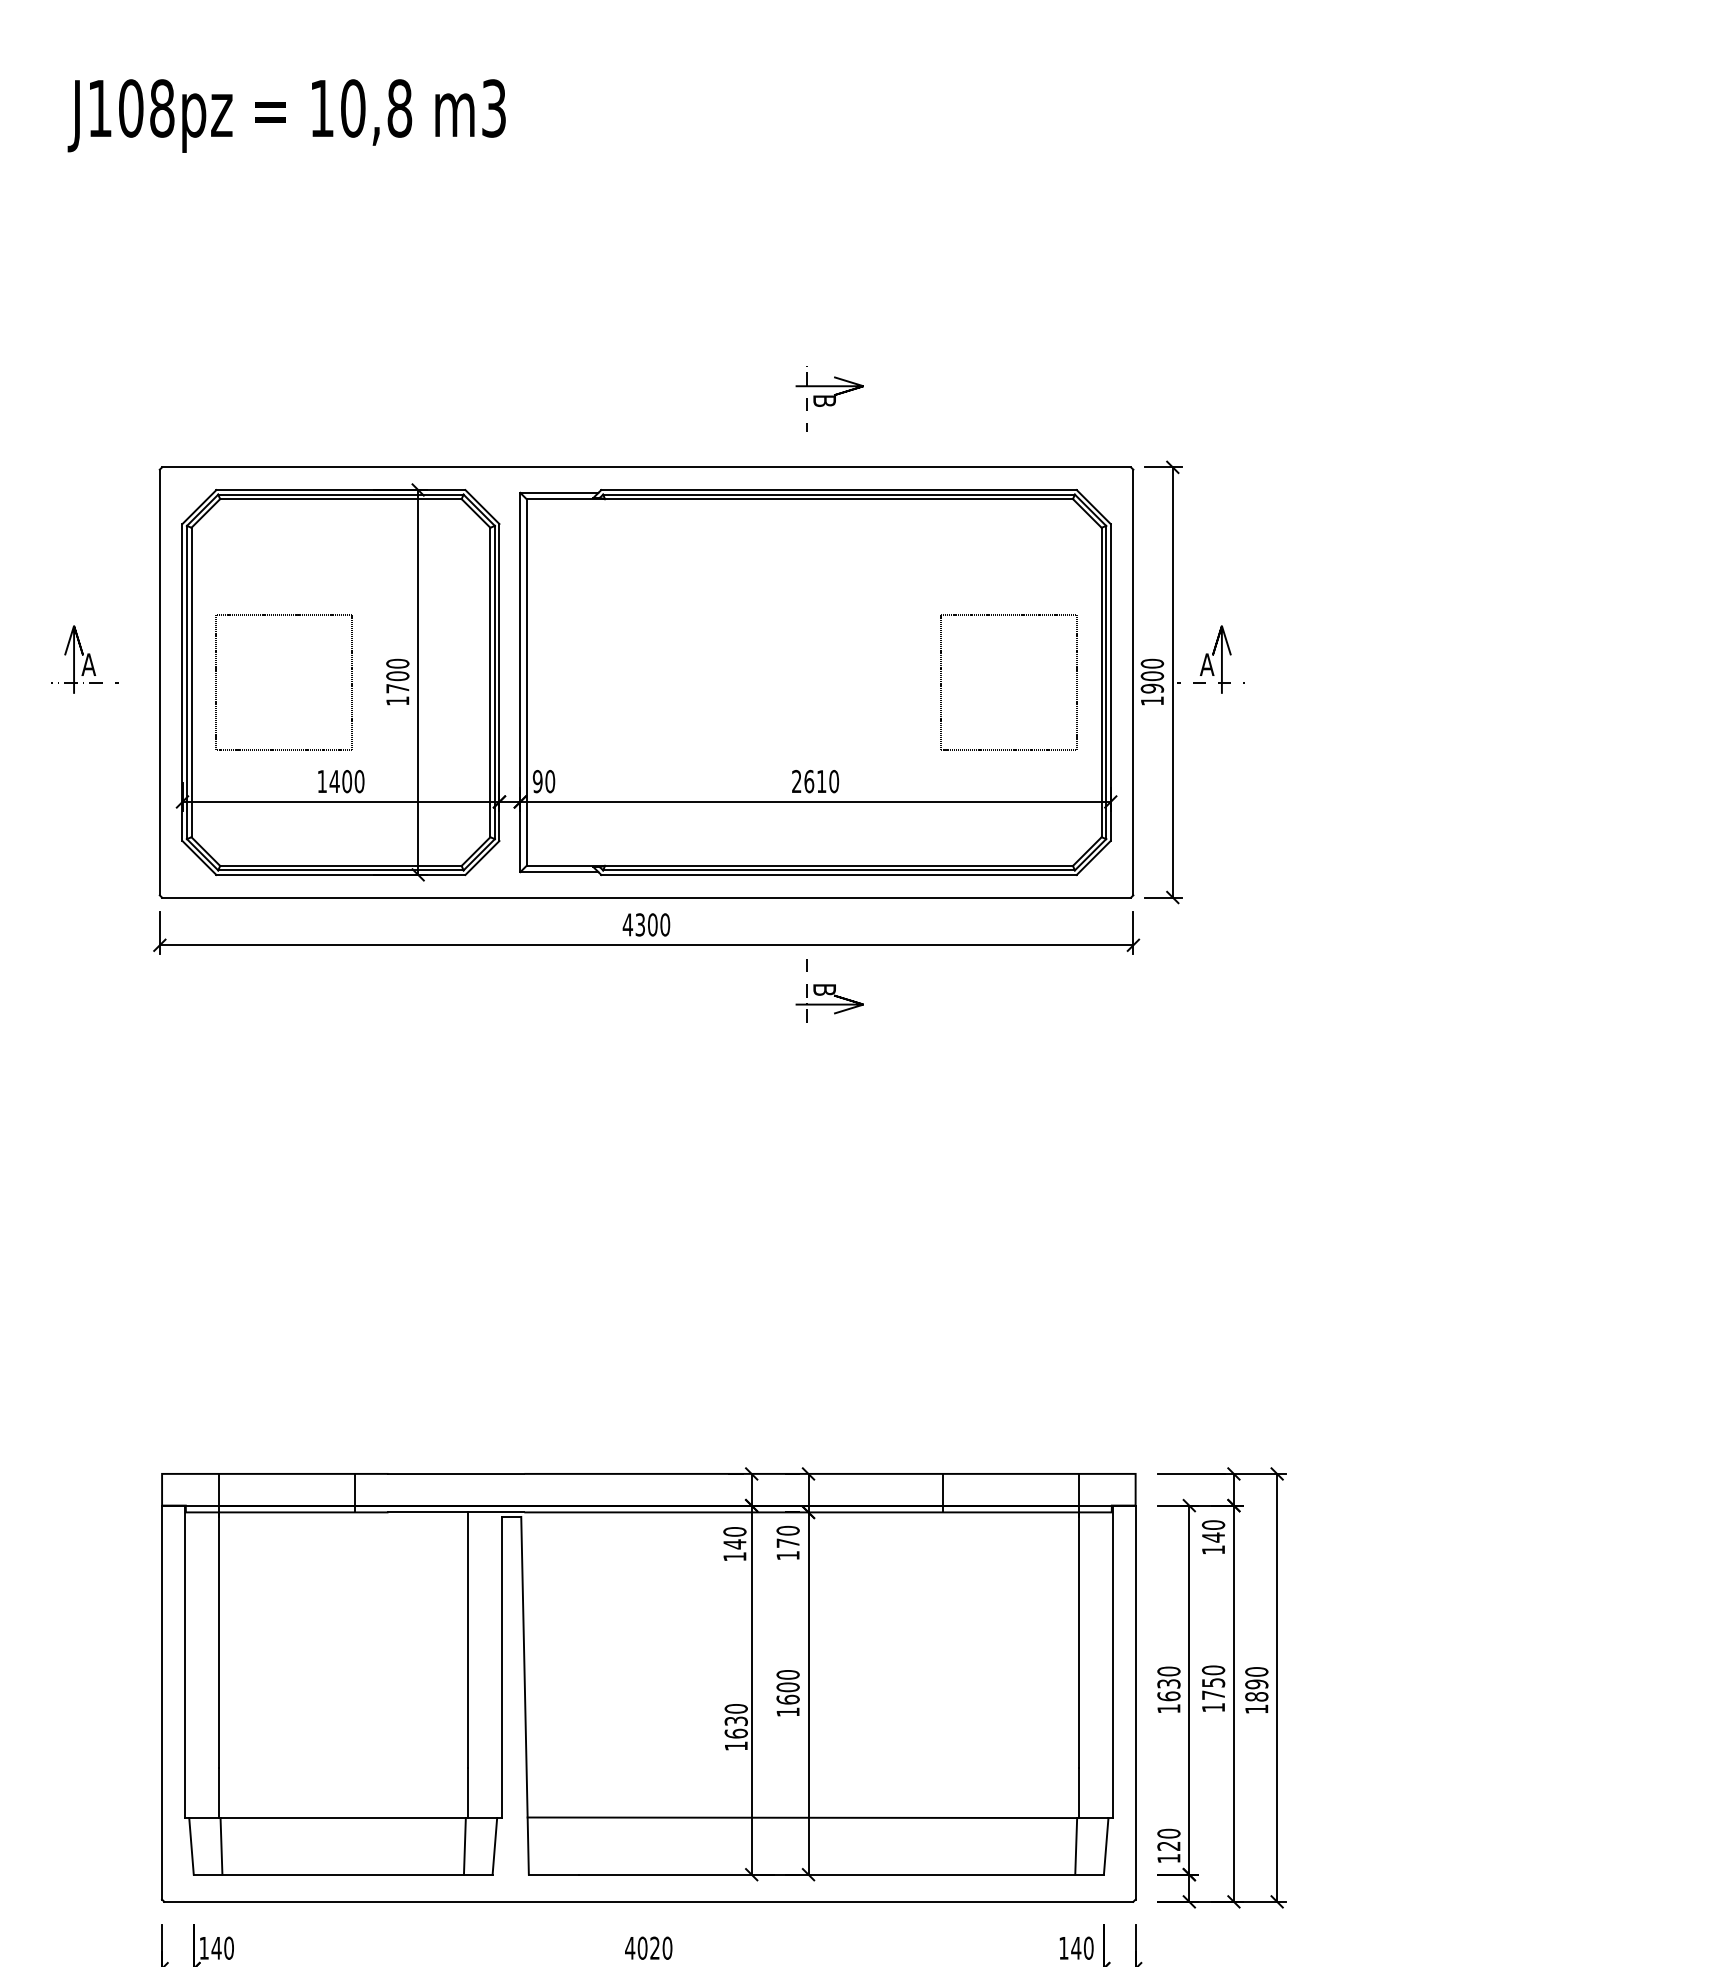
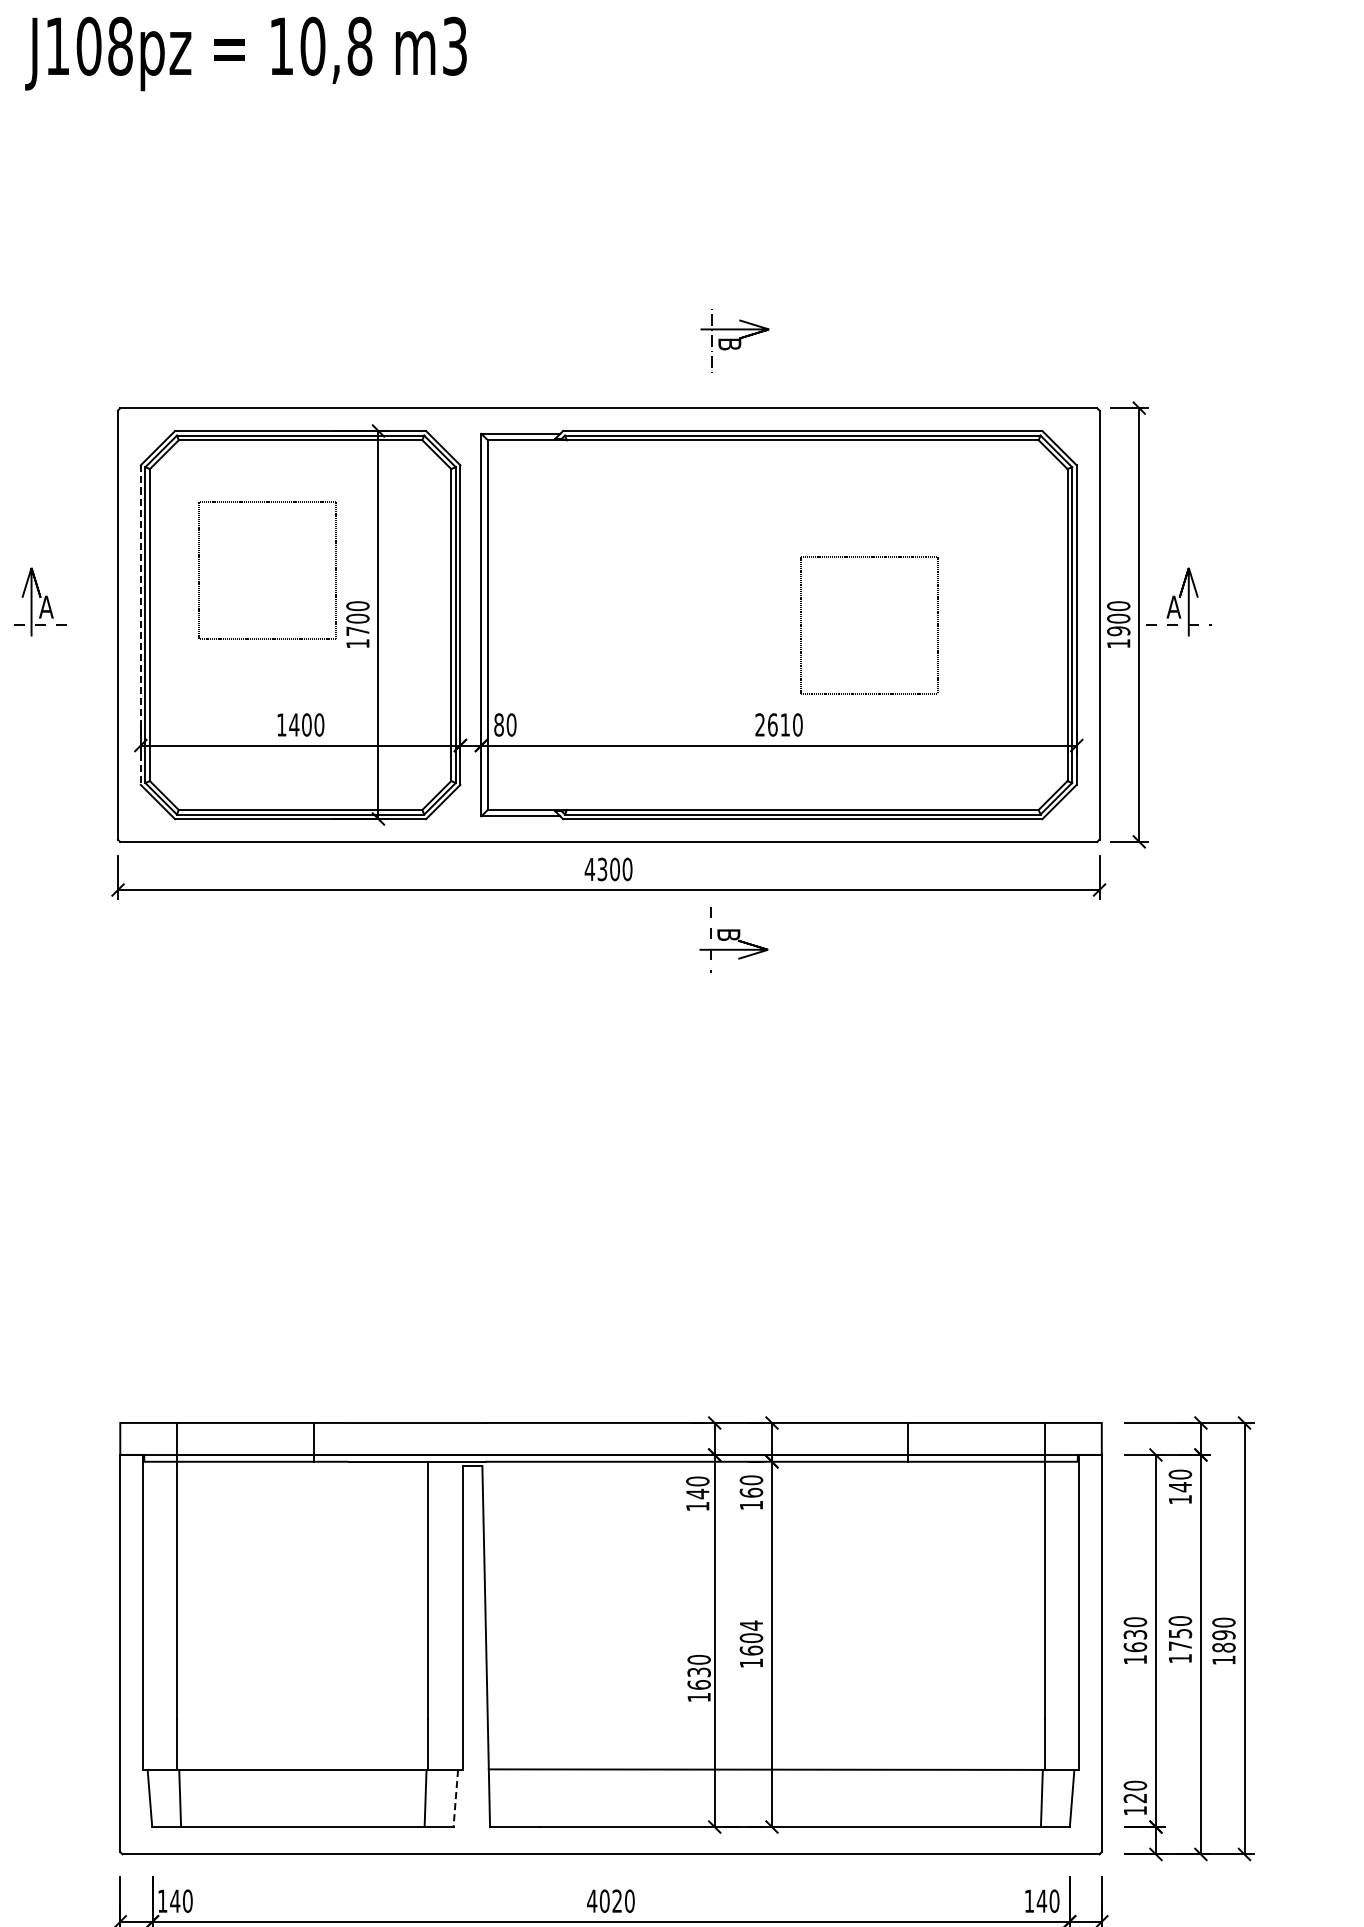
part: (829, 398) -> (734, 341), moved
part: (283, 615) -> (266, 503), moved
part: (1007, 615) -> (867, 557), moved
line: (182, 683) -> (140, 626), solid -> dashed
text: (537, 781) -> (498, 724), 90 -> 80
part: (829, 990) -> (733, 935), moved
text: (787, 1542) -> (750, 1492), 170 -> 160
text: (787, 1674) -> (750, 1625), 1600 -> 1604
line: (494, 1846) -> (455, 1798), solid -> dashed

